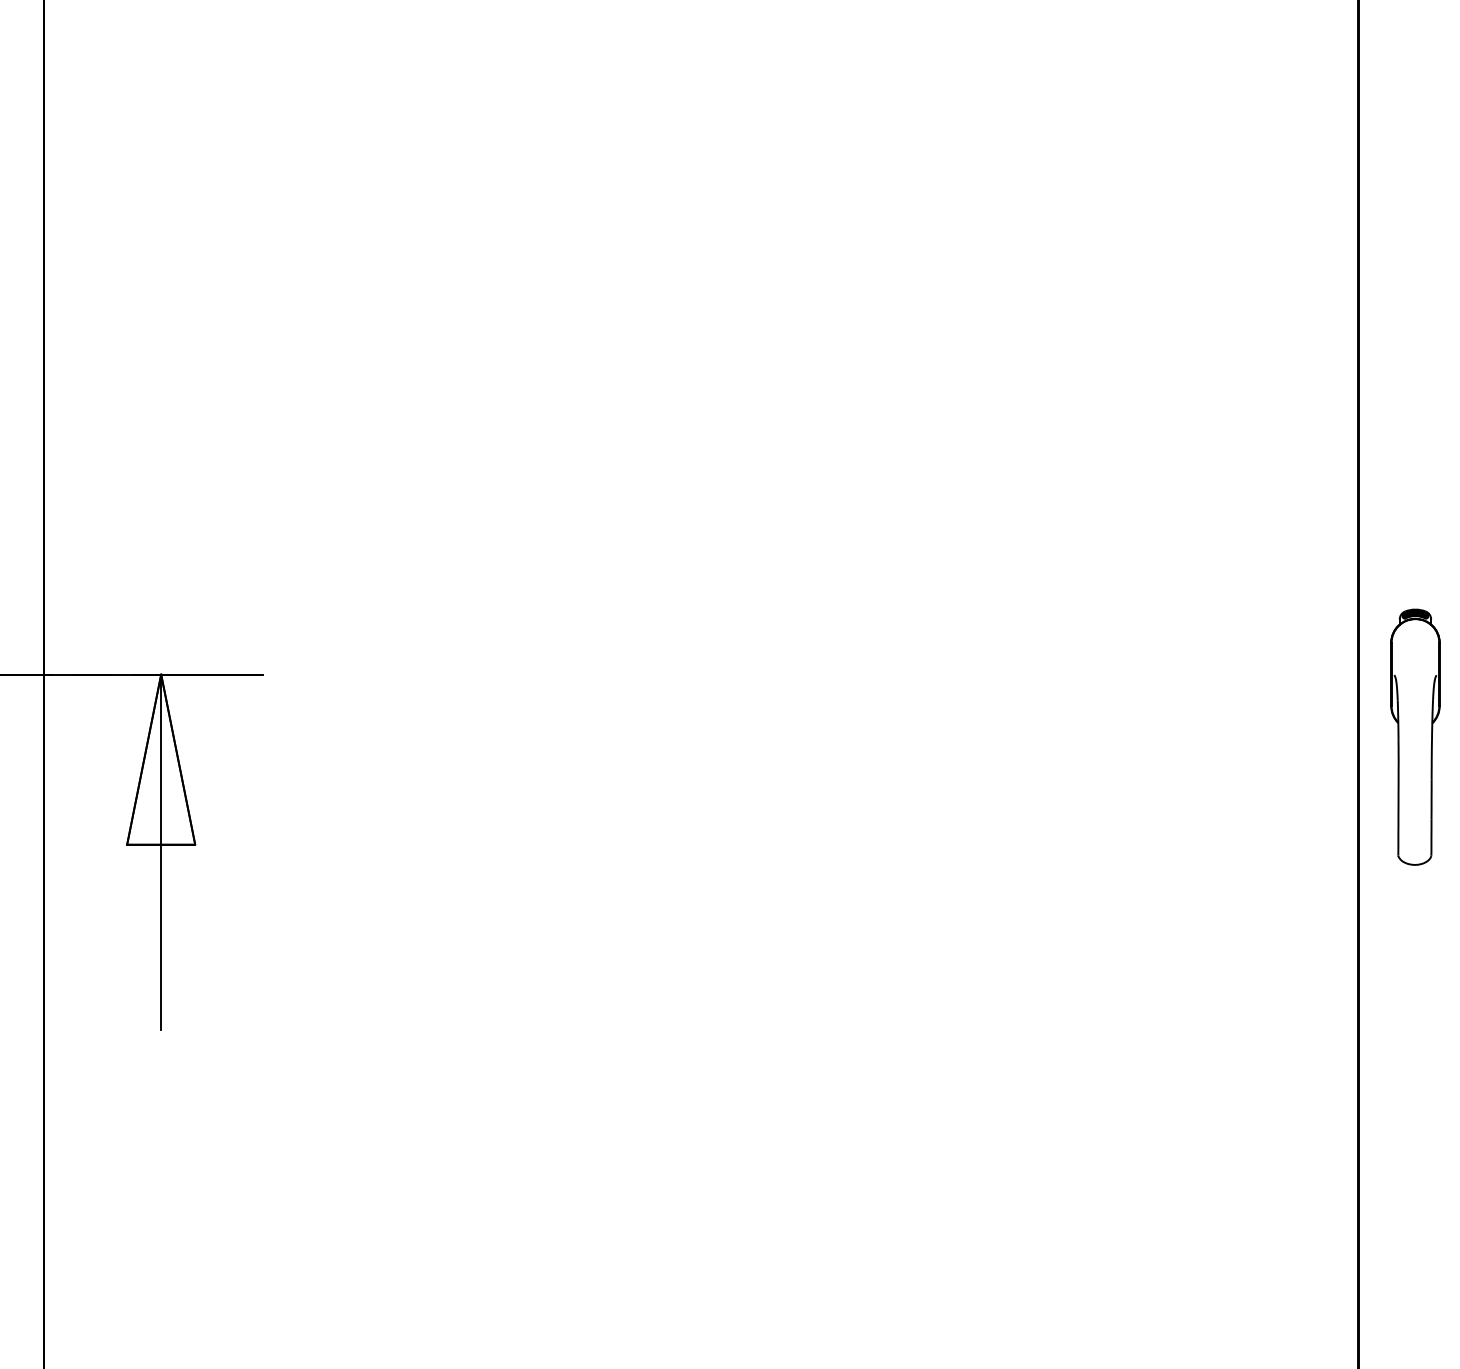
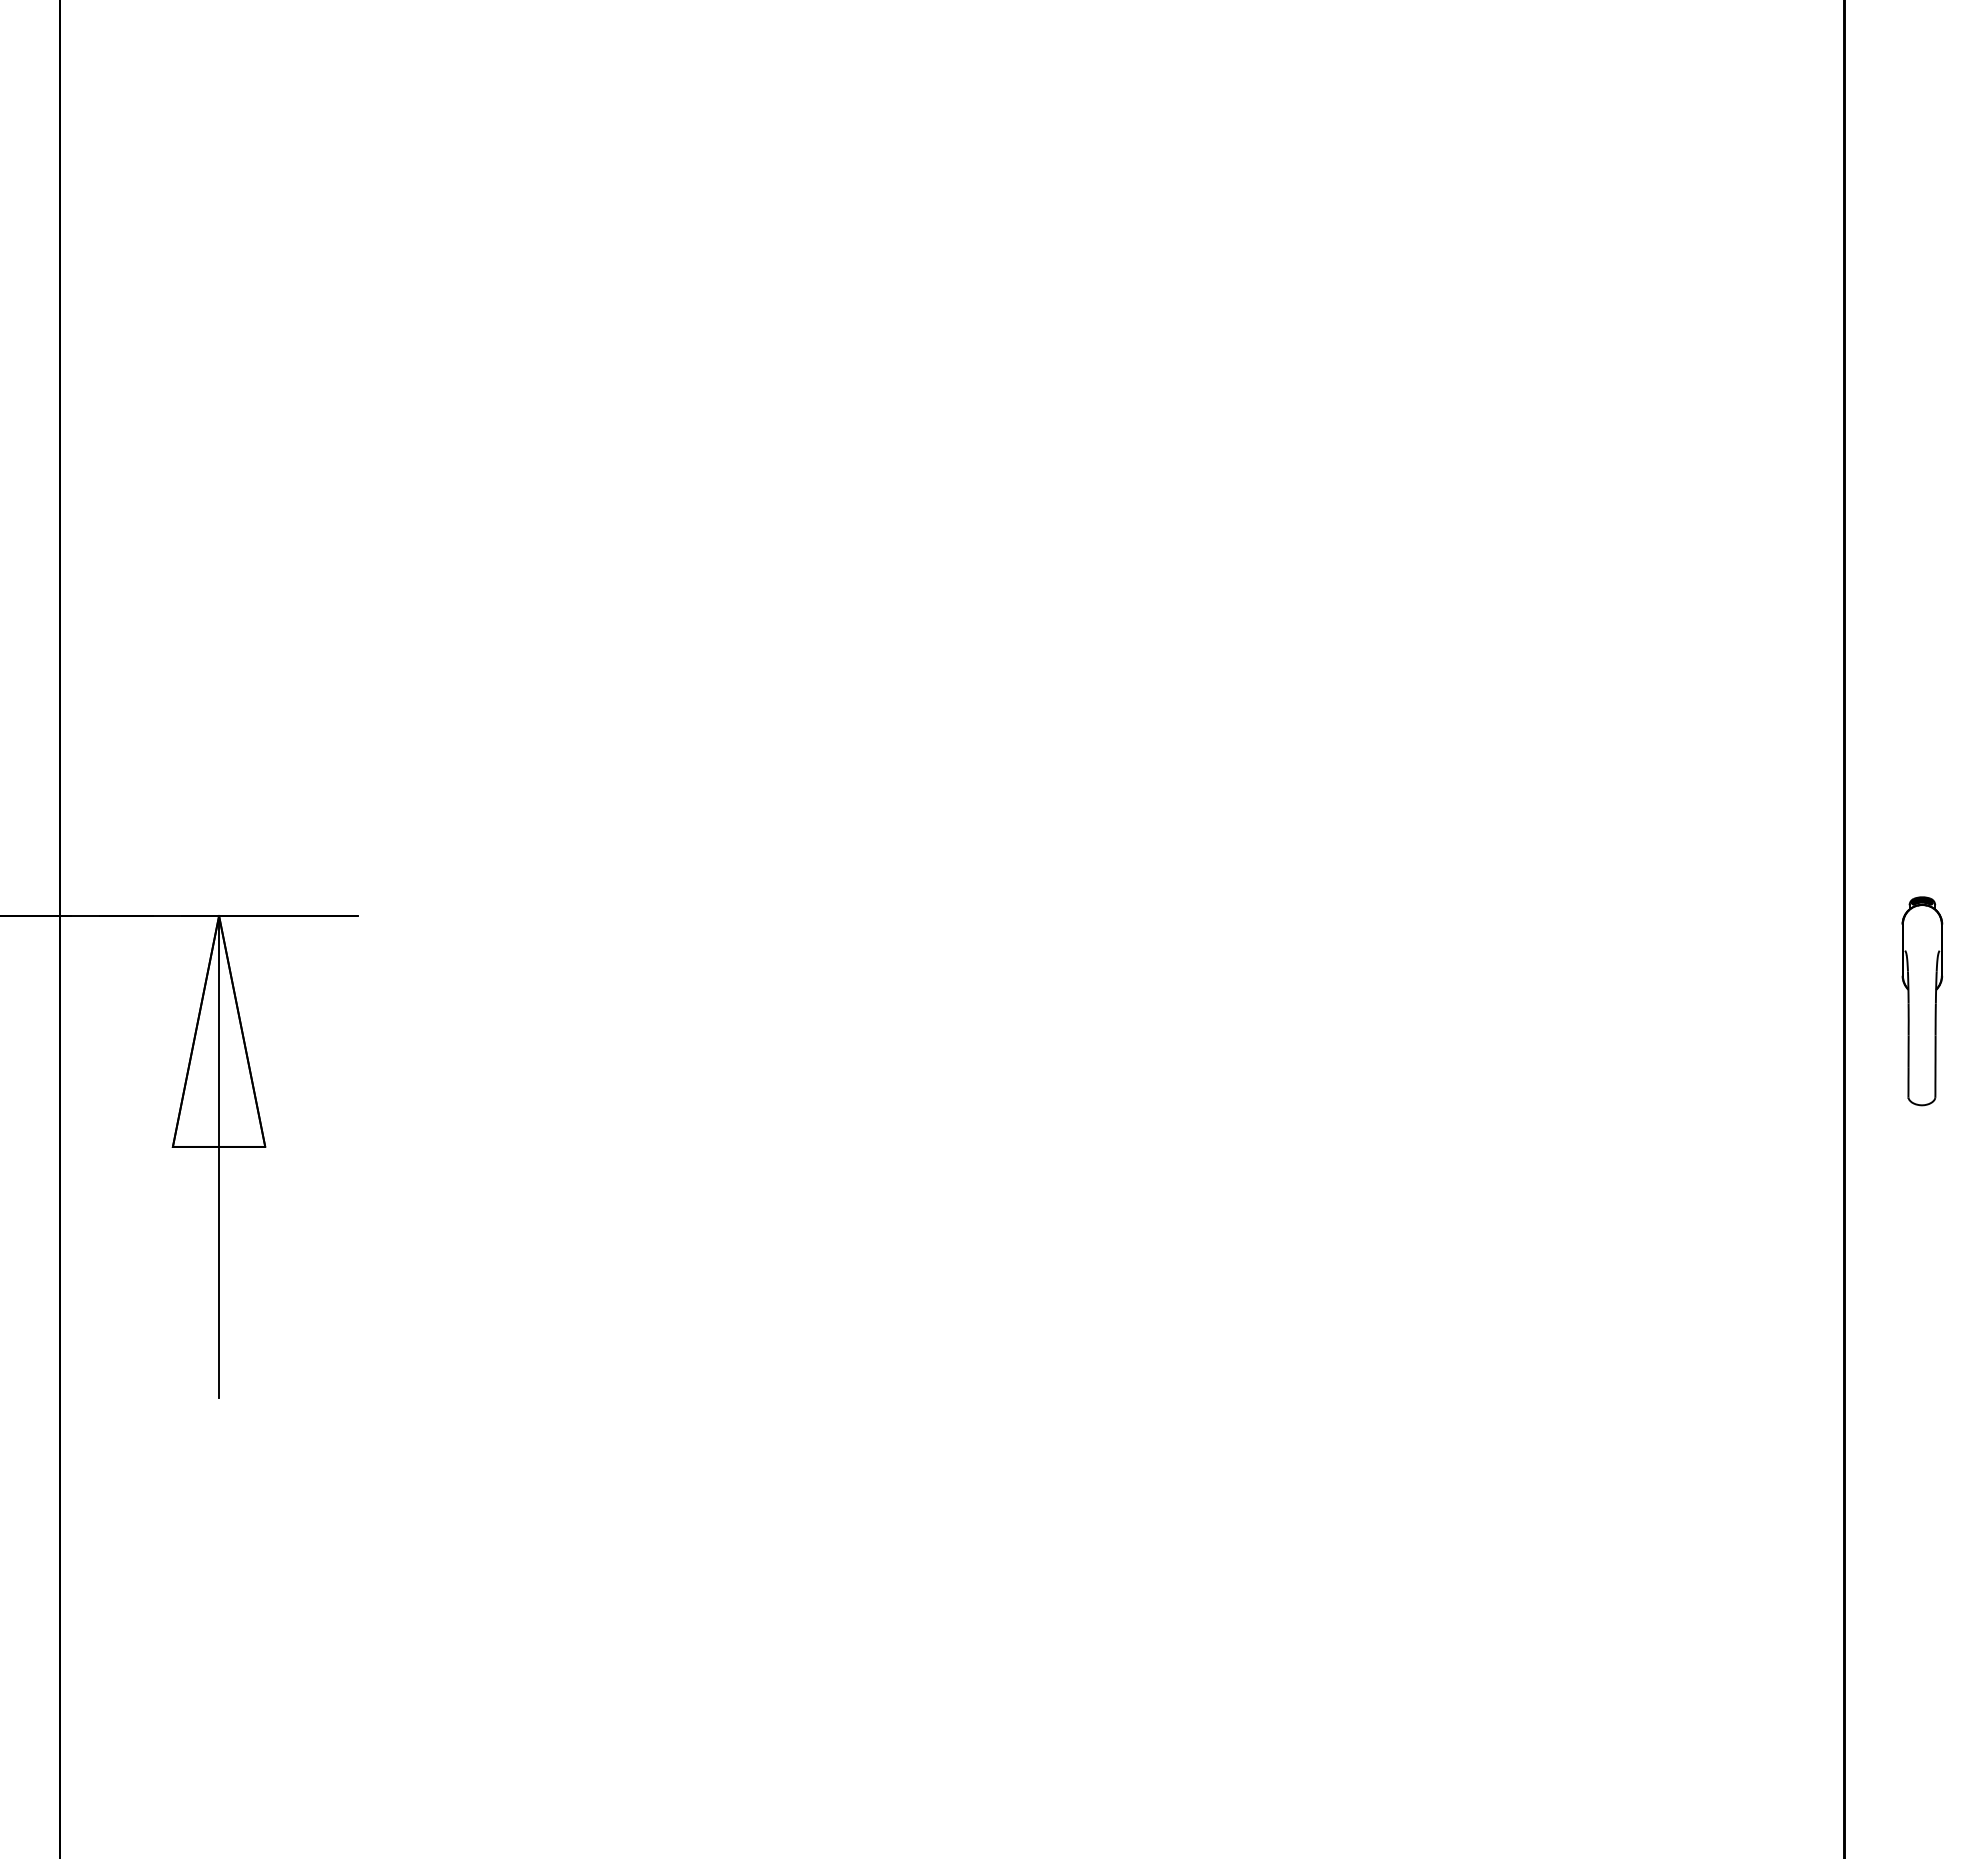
part: (1415, 737) -> (1922, 1001), size x0.6

